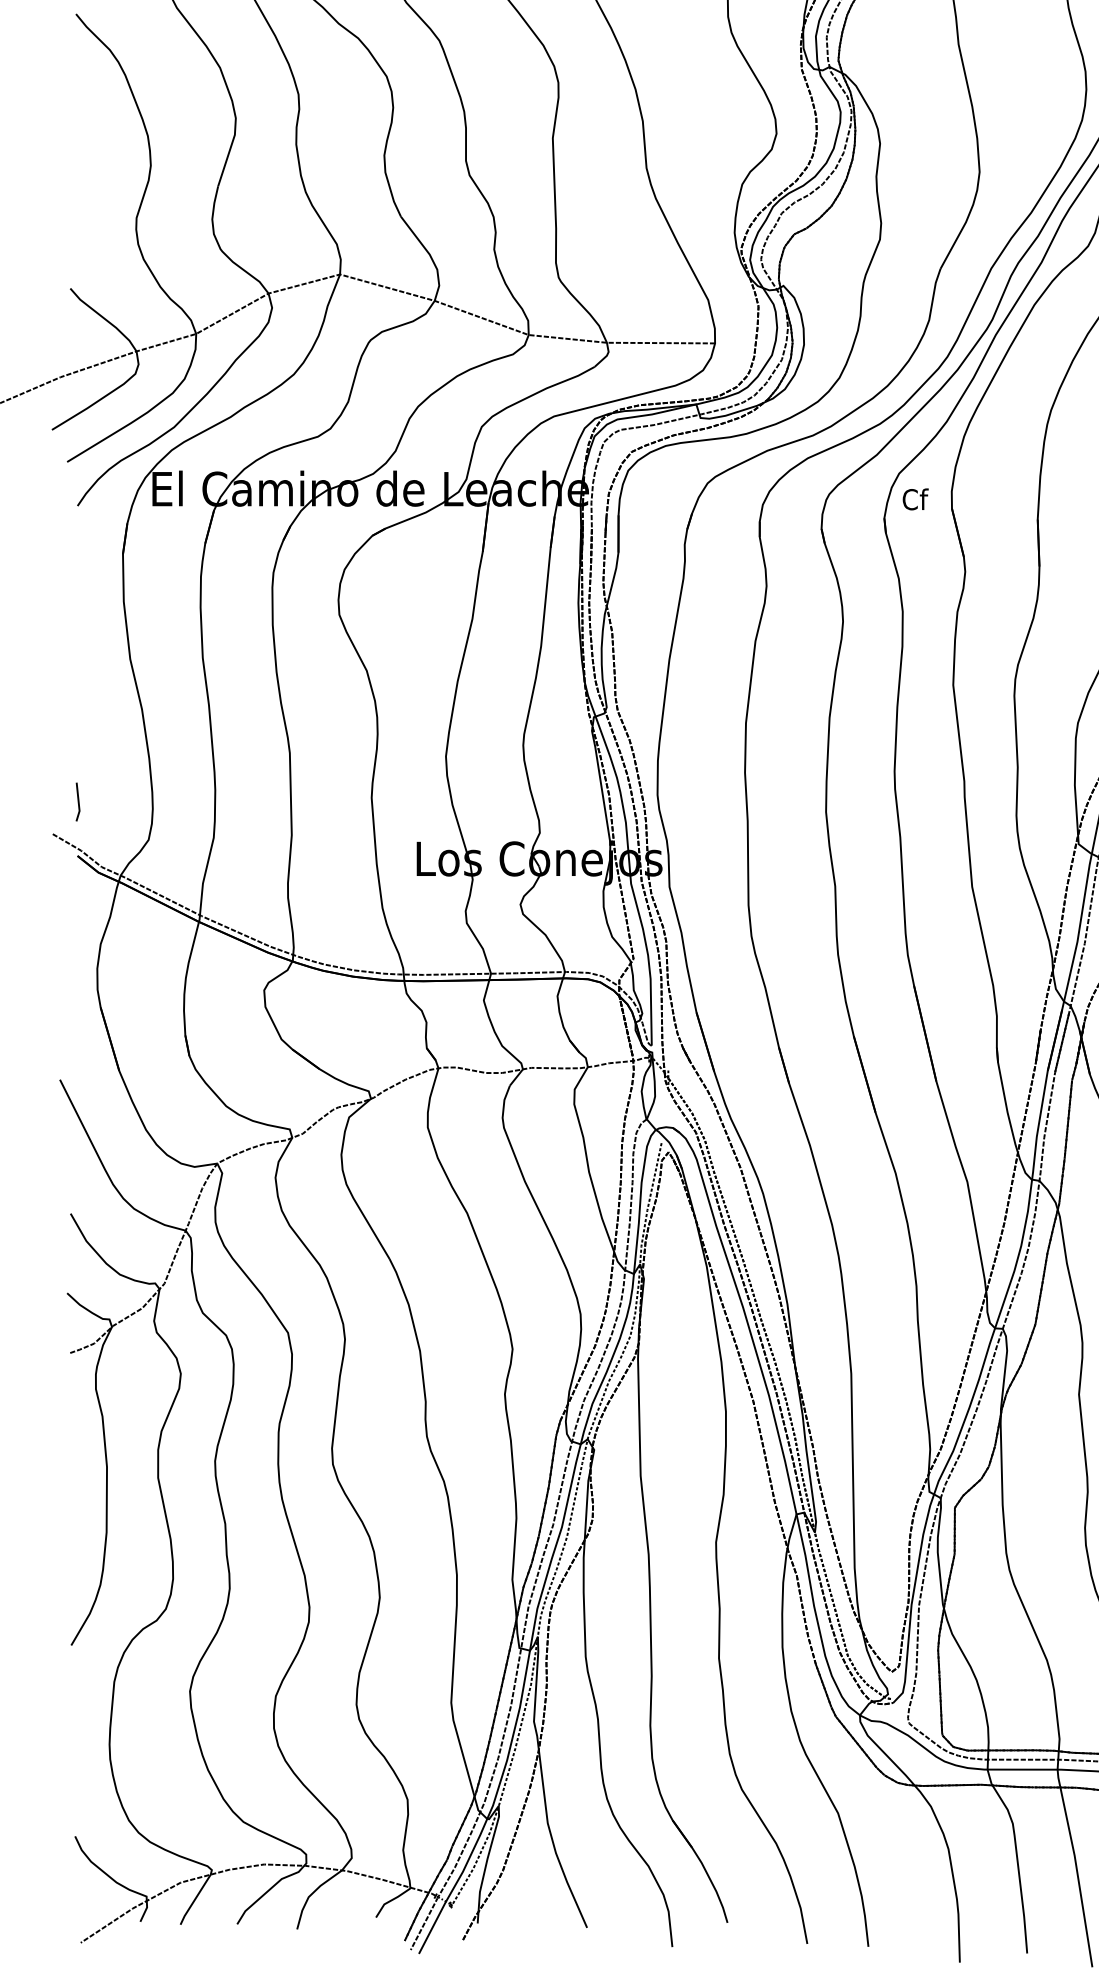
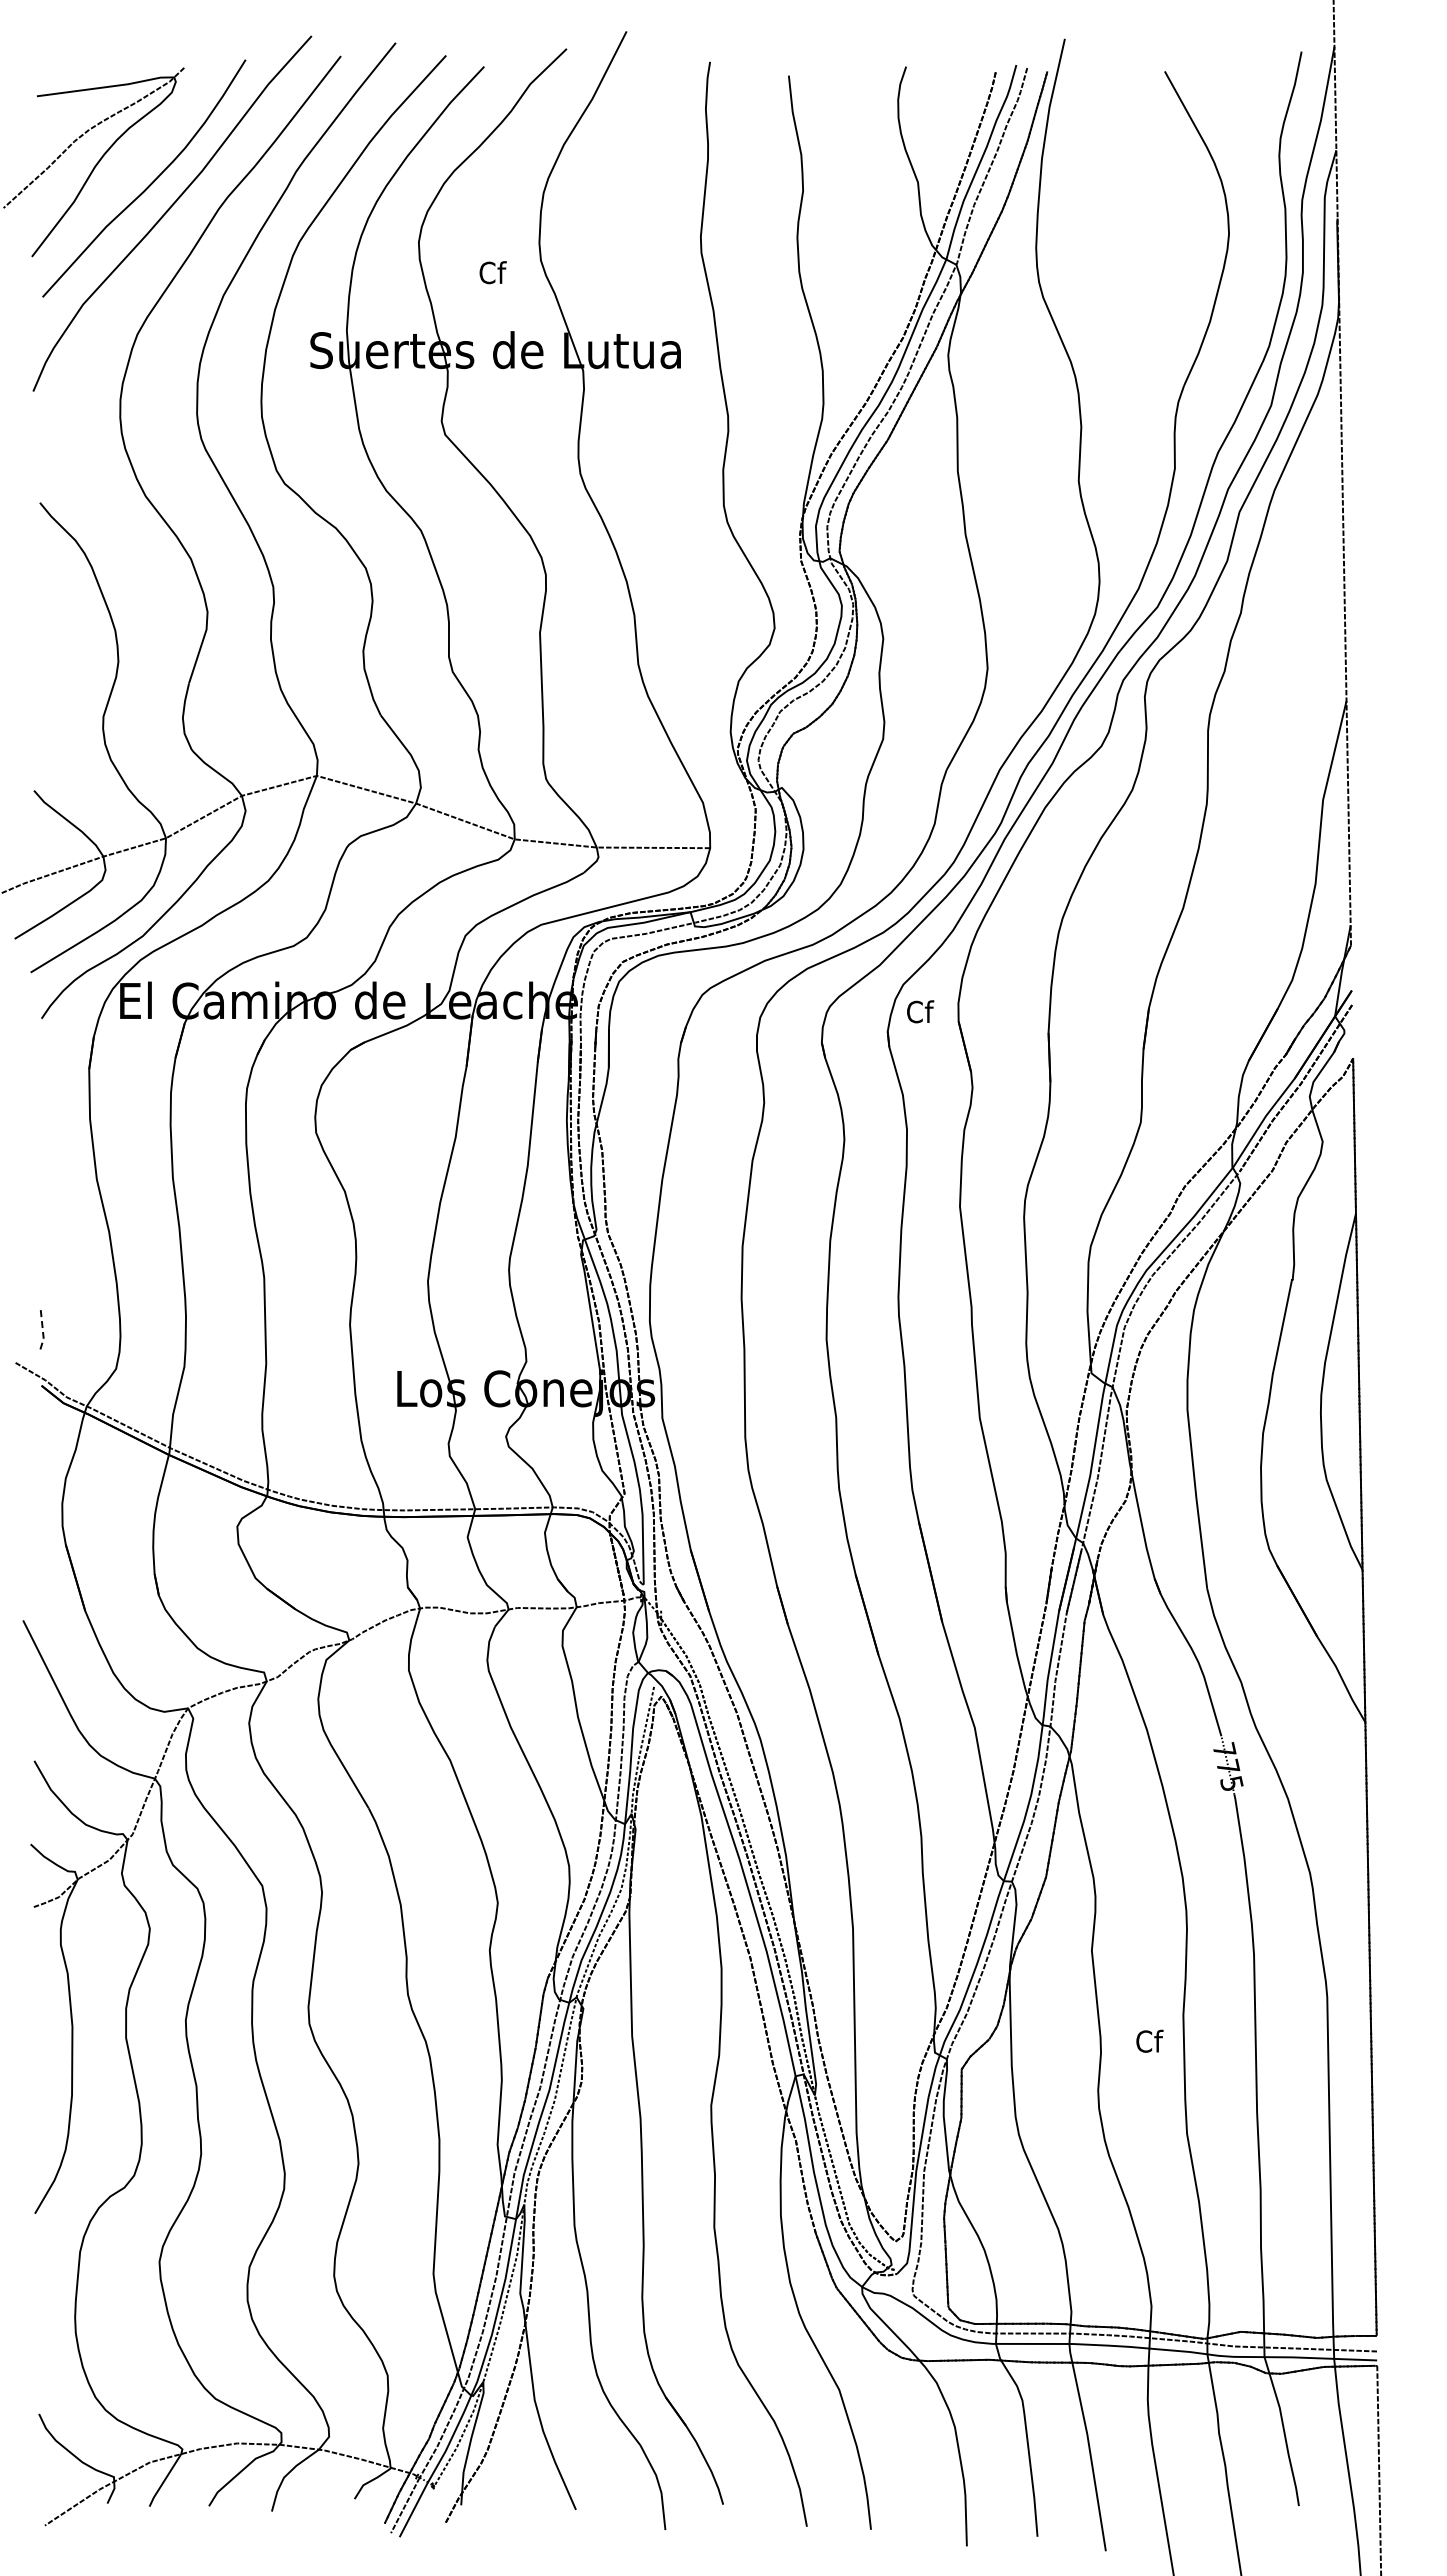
line: (78, 802) -> (42, 1329), solid -> dashed

